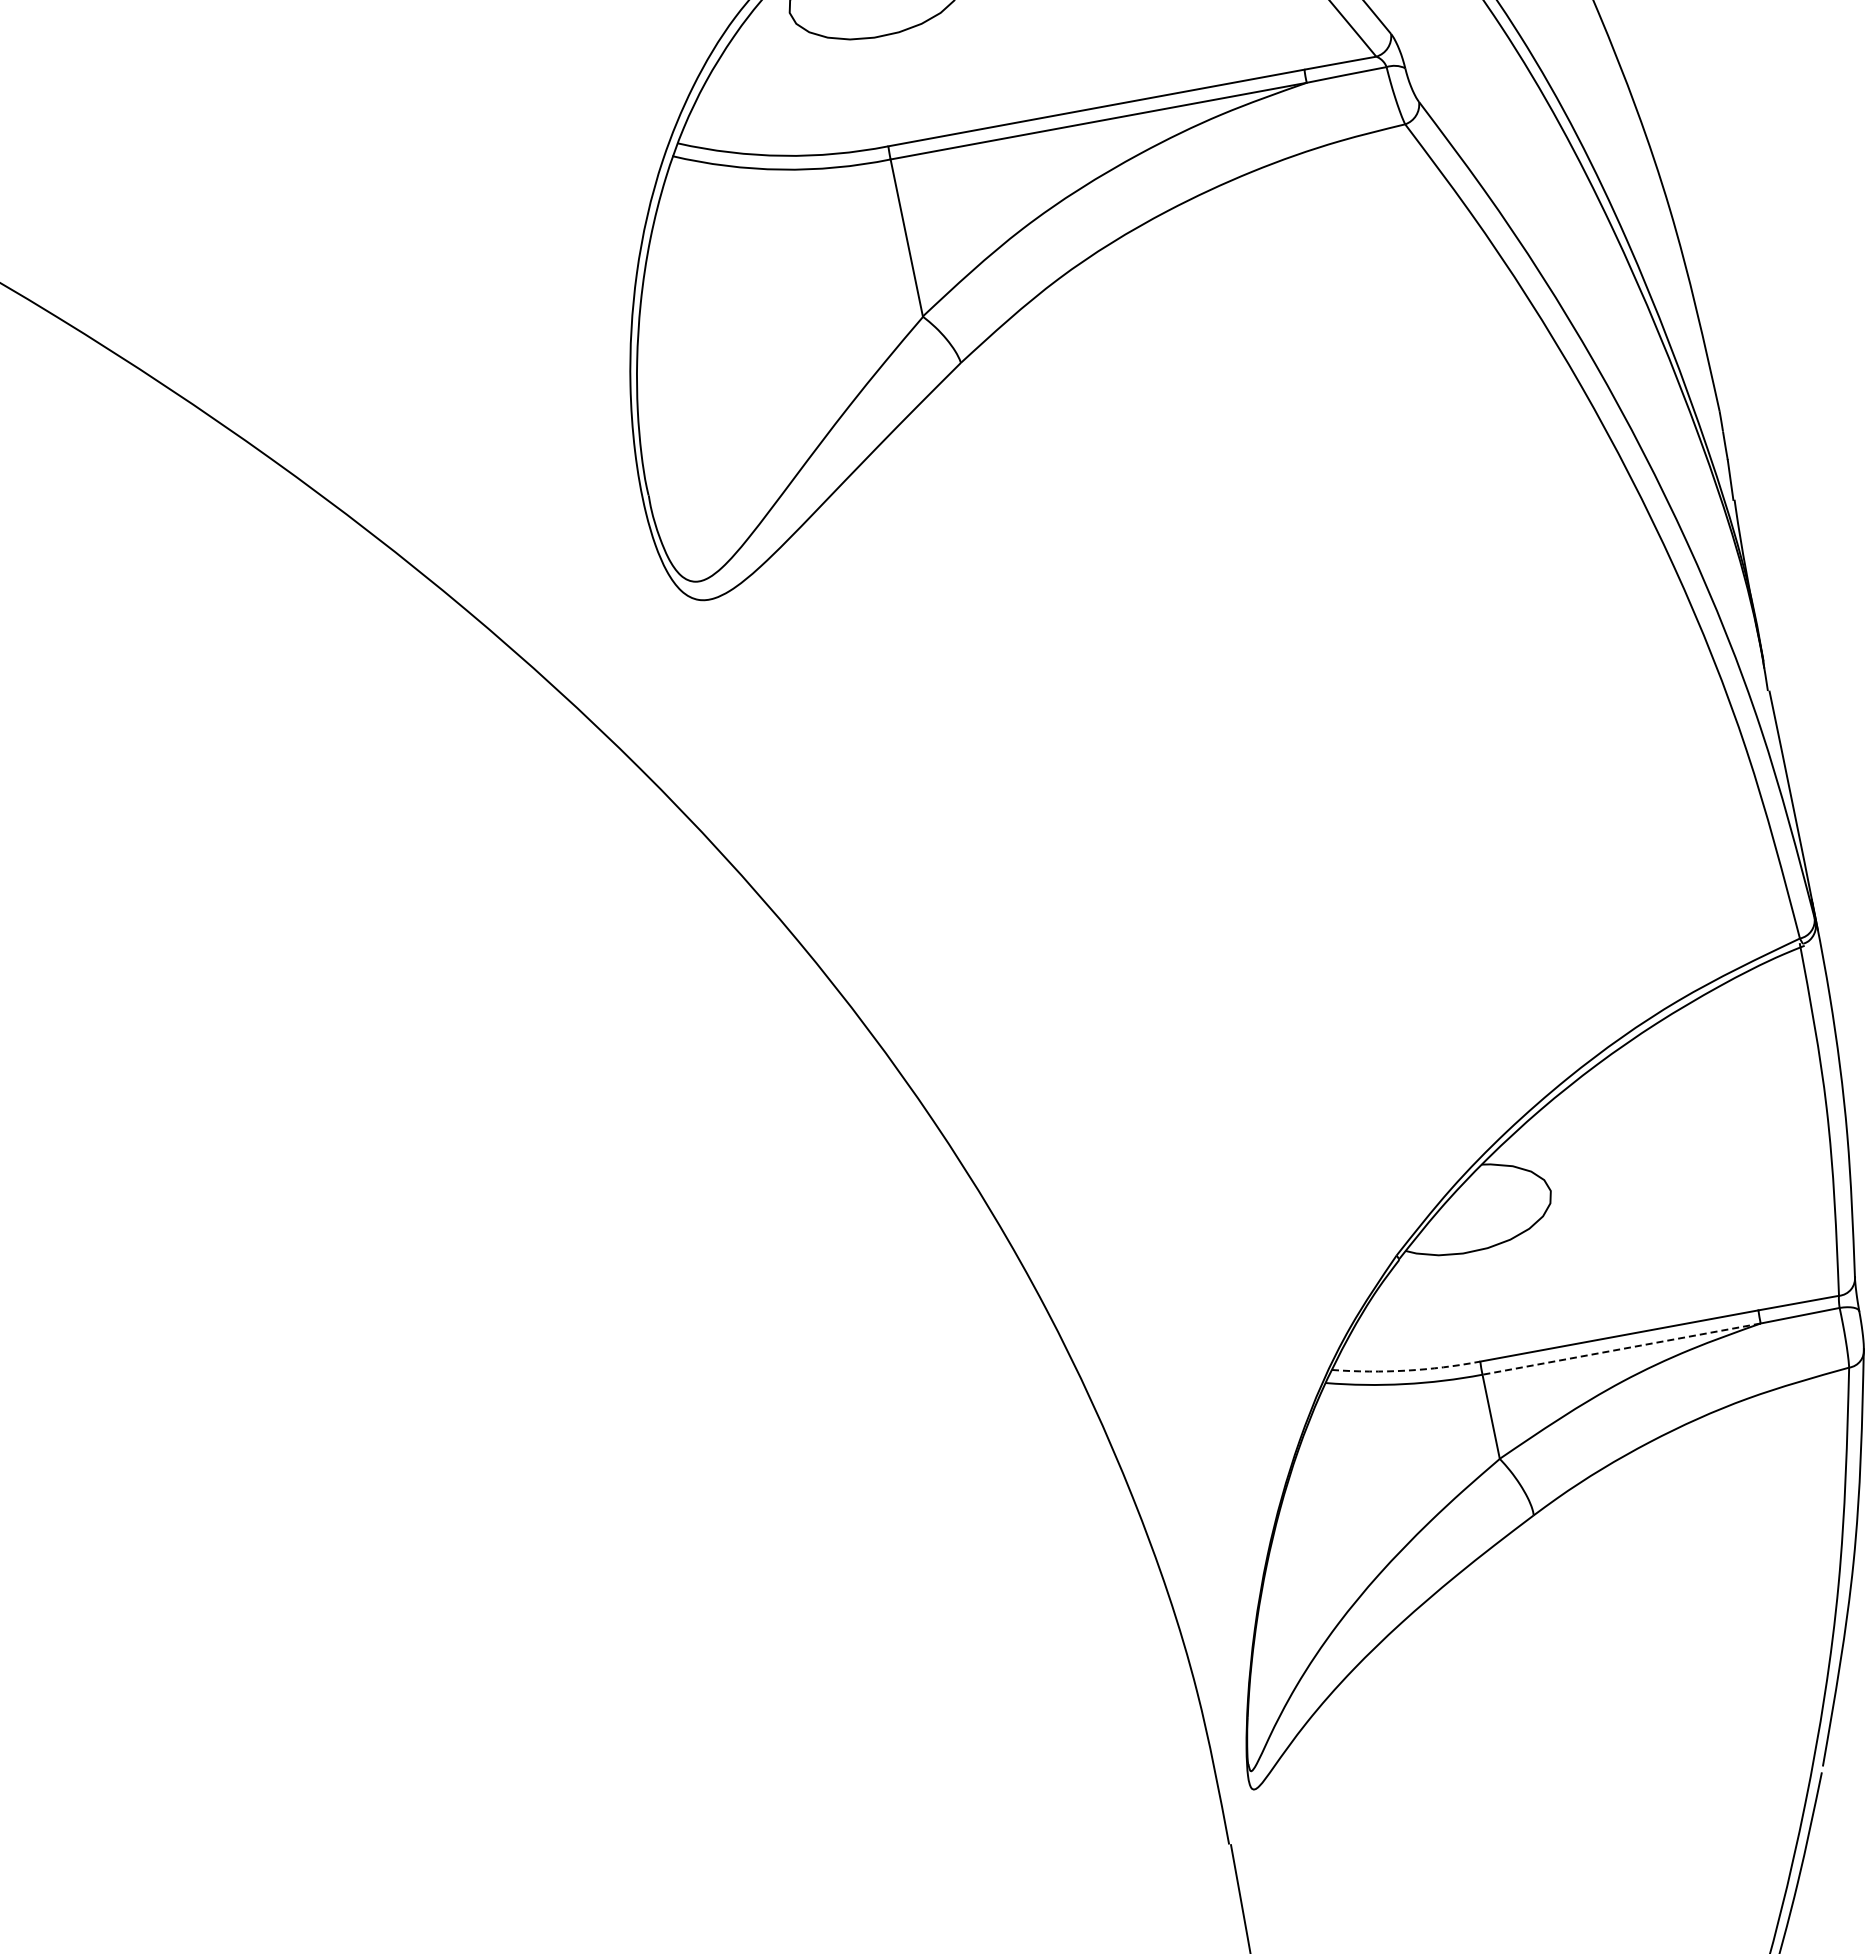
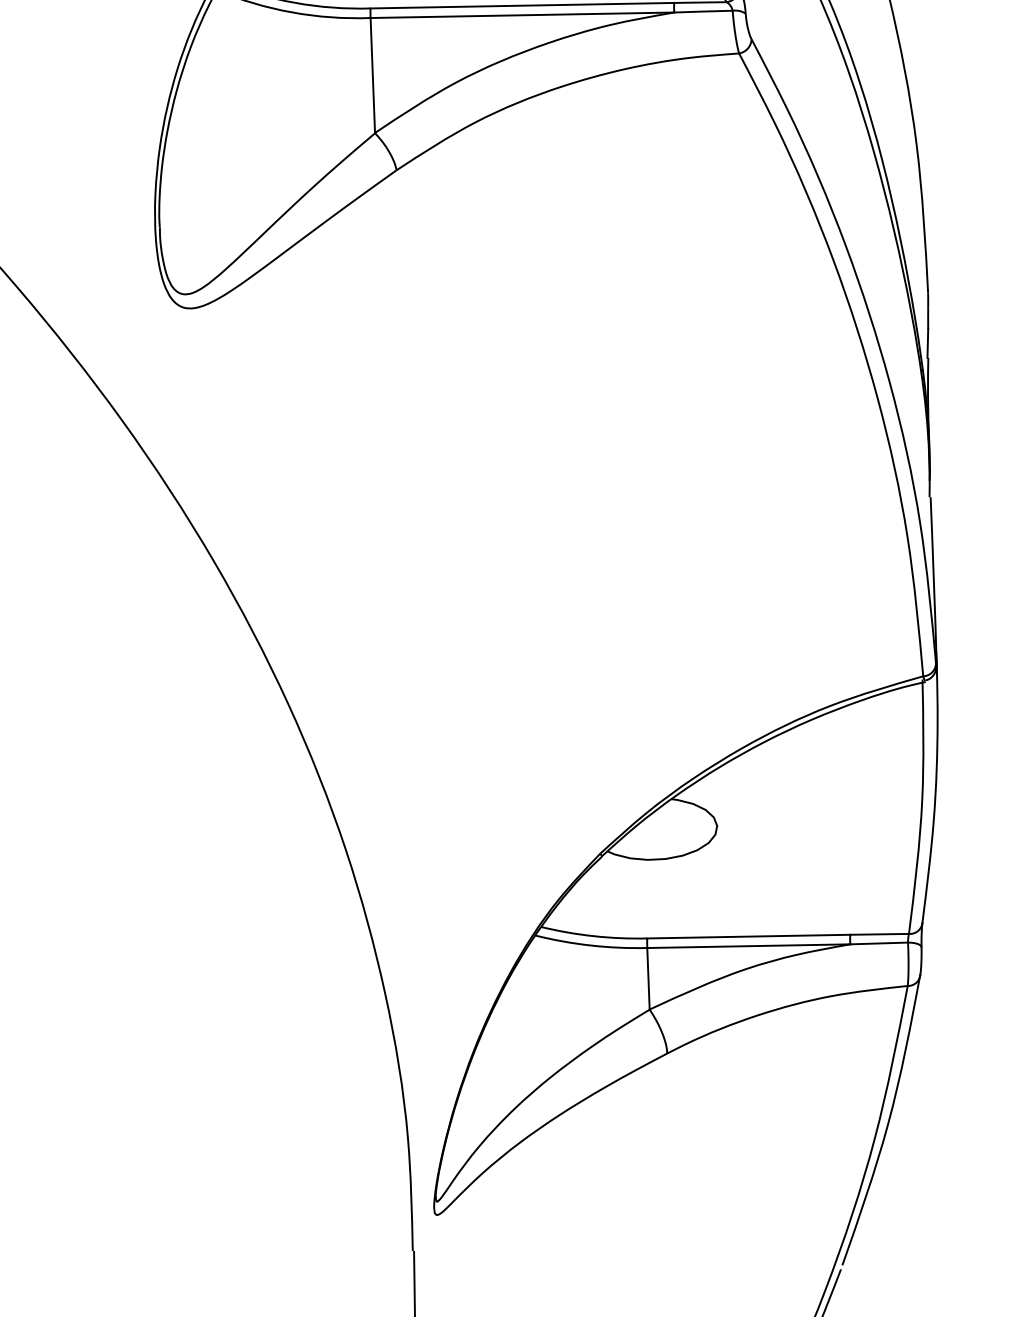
line: (1621, 1349) -> (748, 946), dashed -> solid
arc: (1406, 1370) -> (593, 936), dashed -> solid

